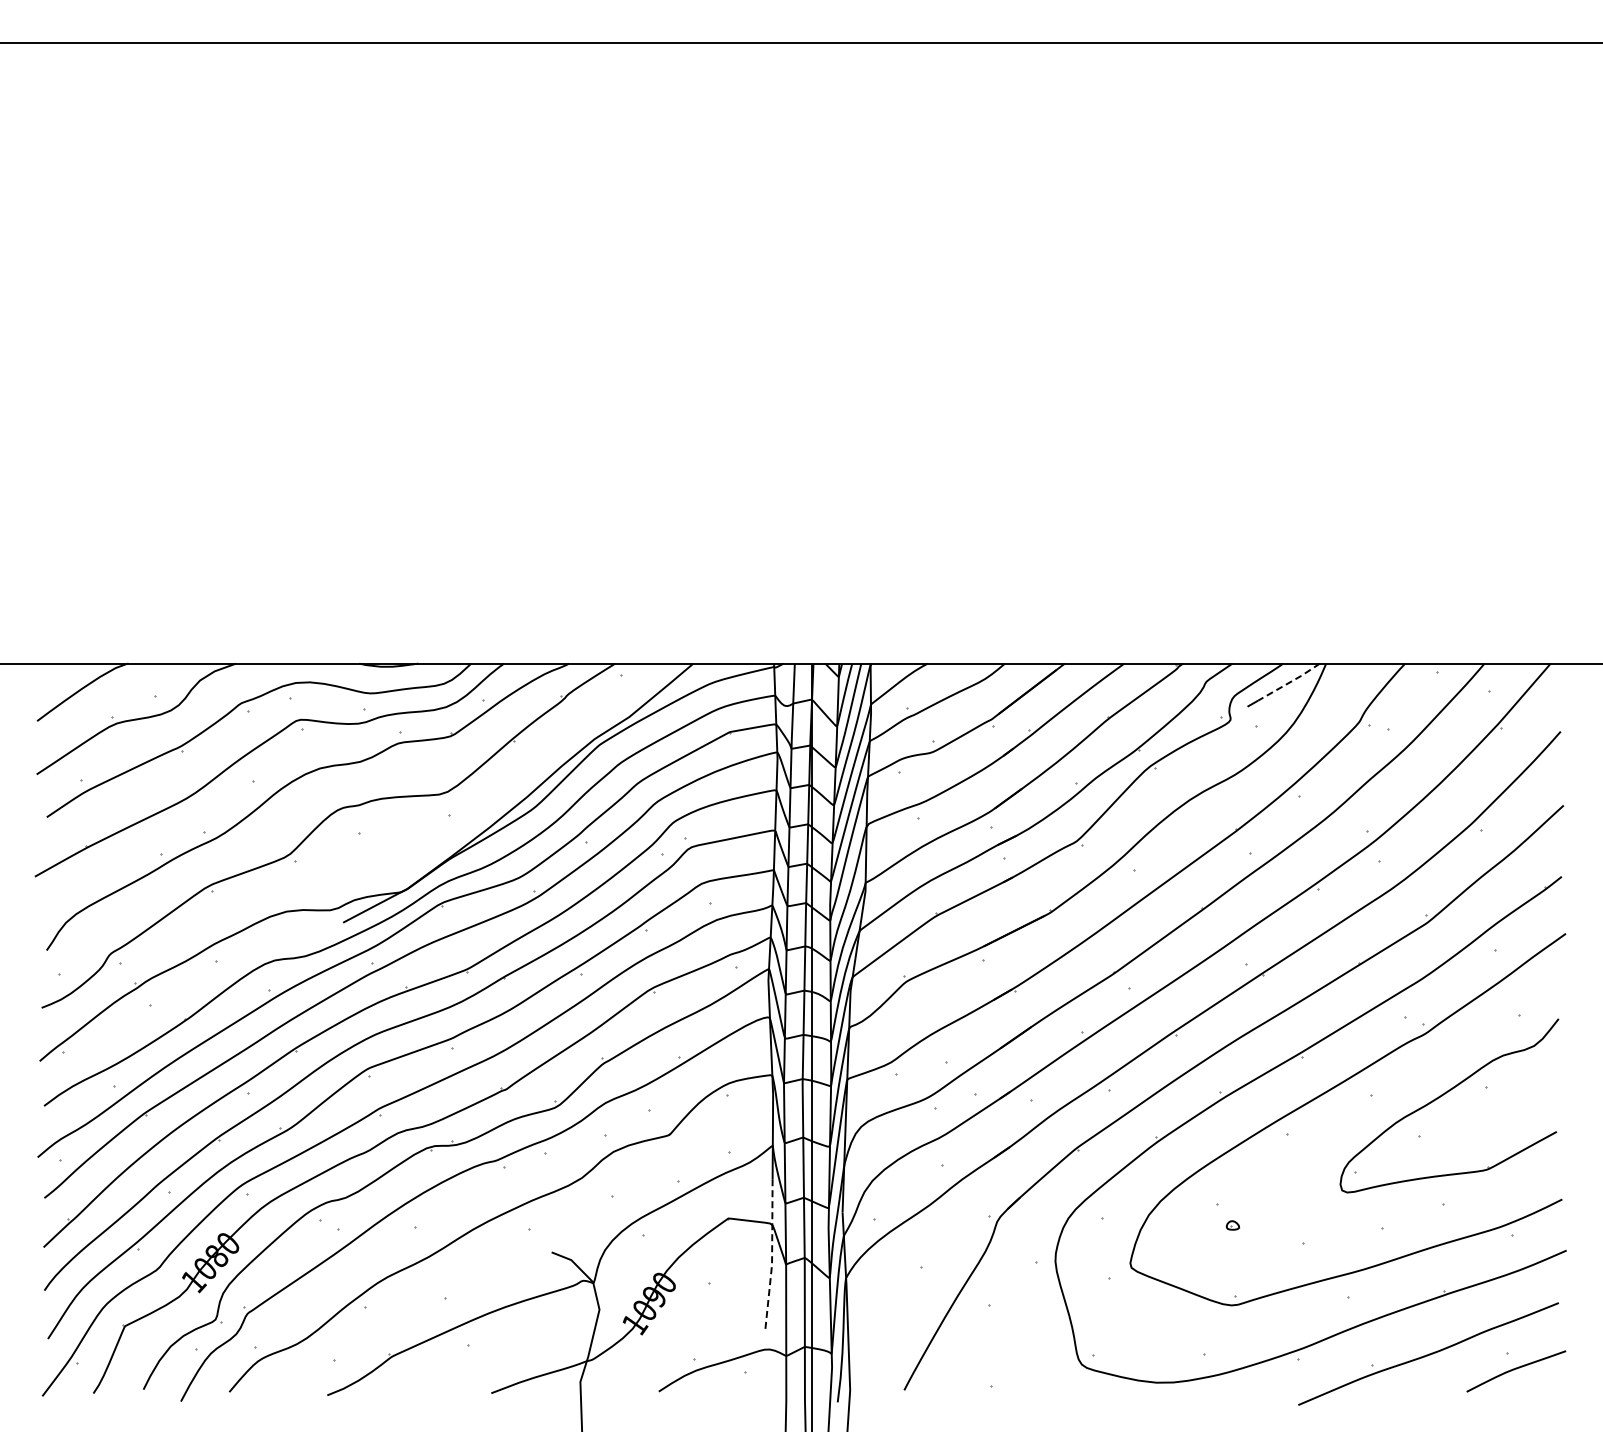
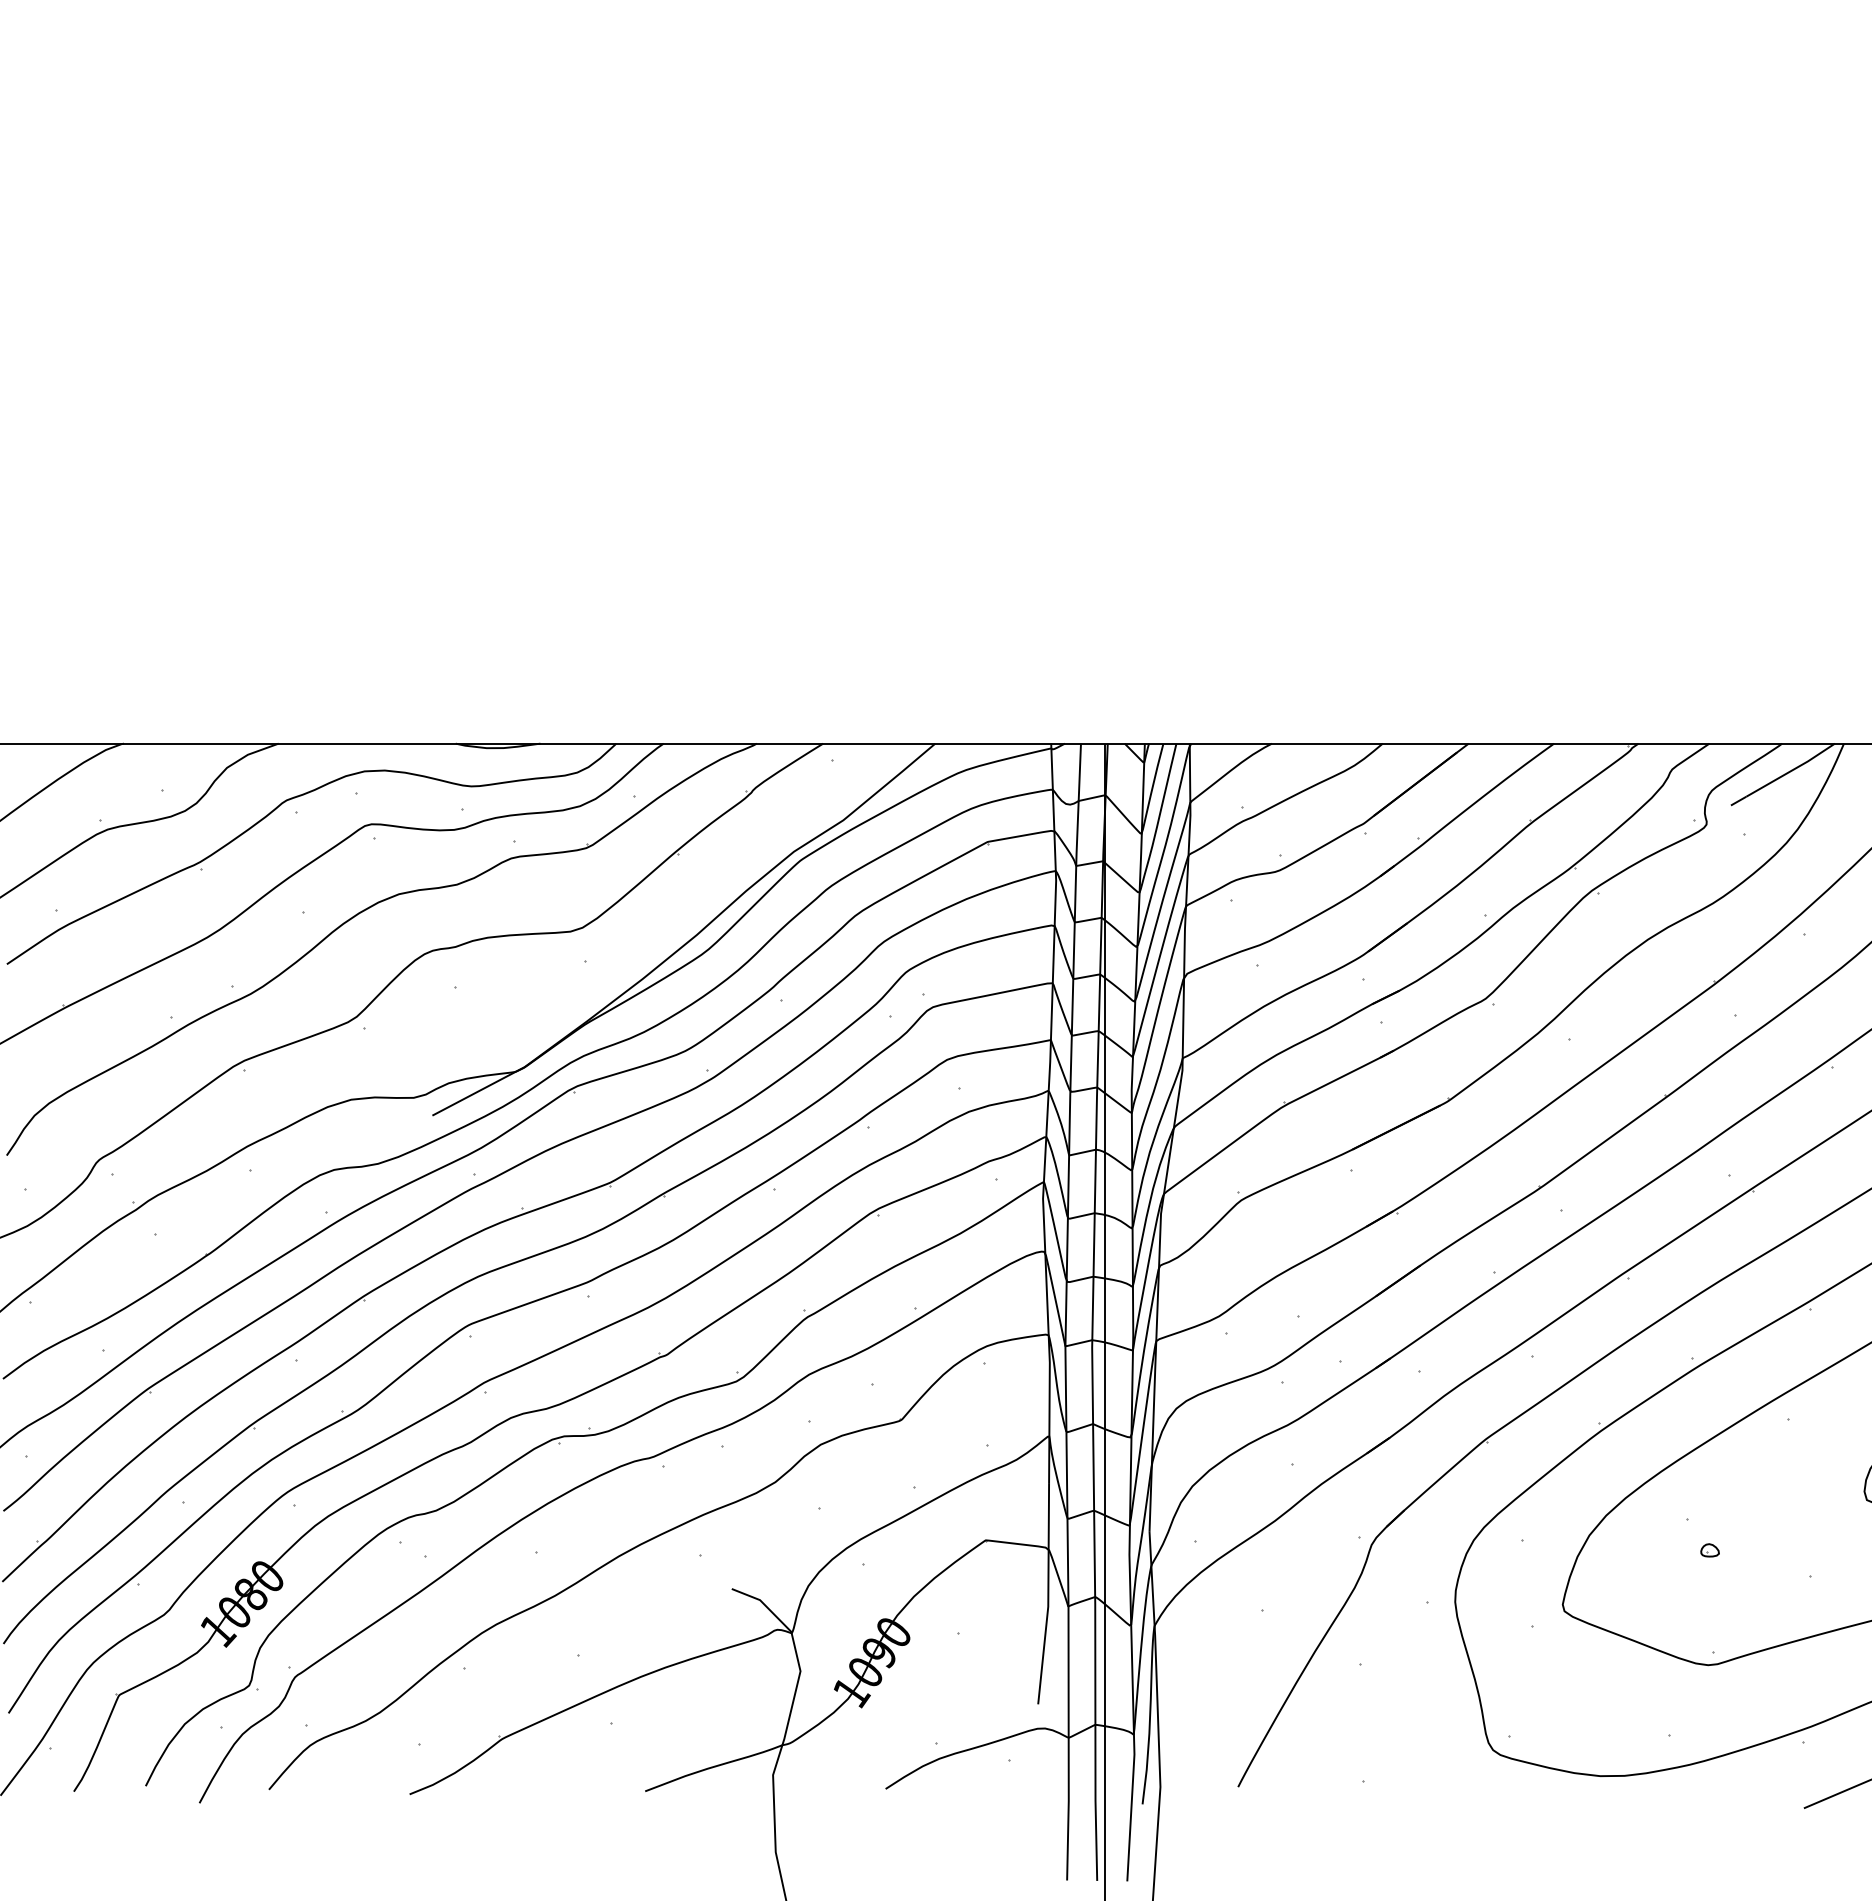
line: (1289, 682) -> (1791, 770), dashed -> solid
line: (772, 1256) -> (1048, 1594), dashed -> solid

